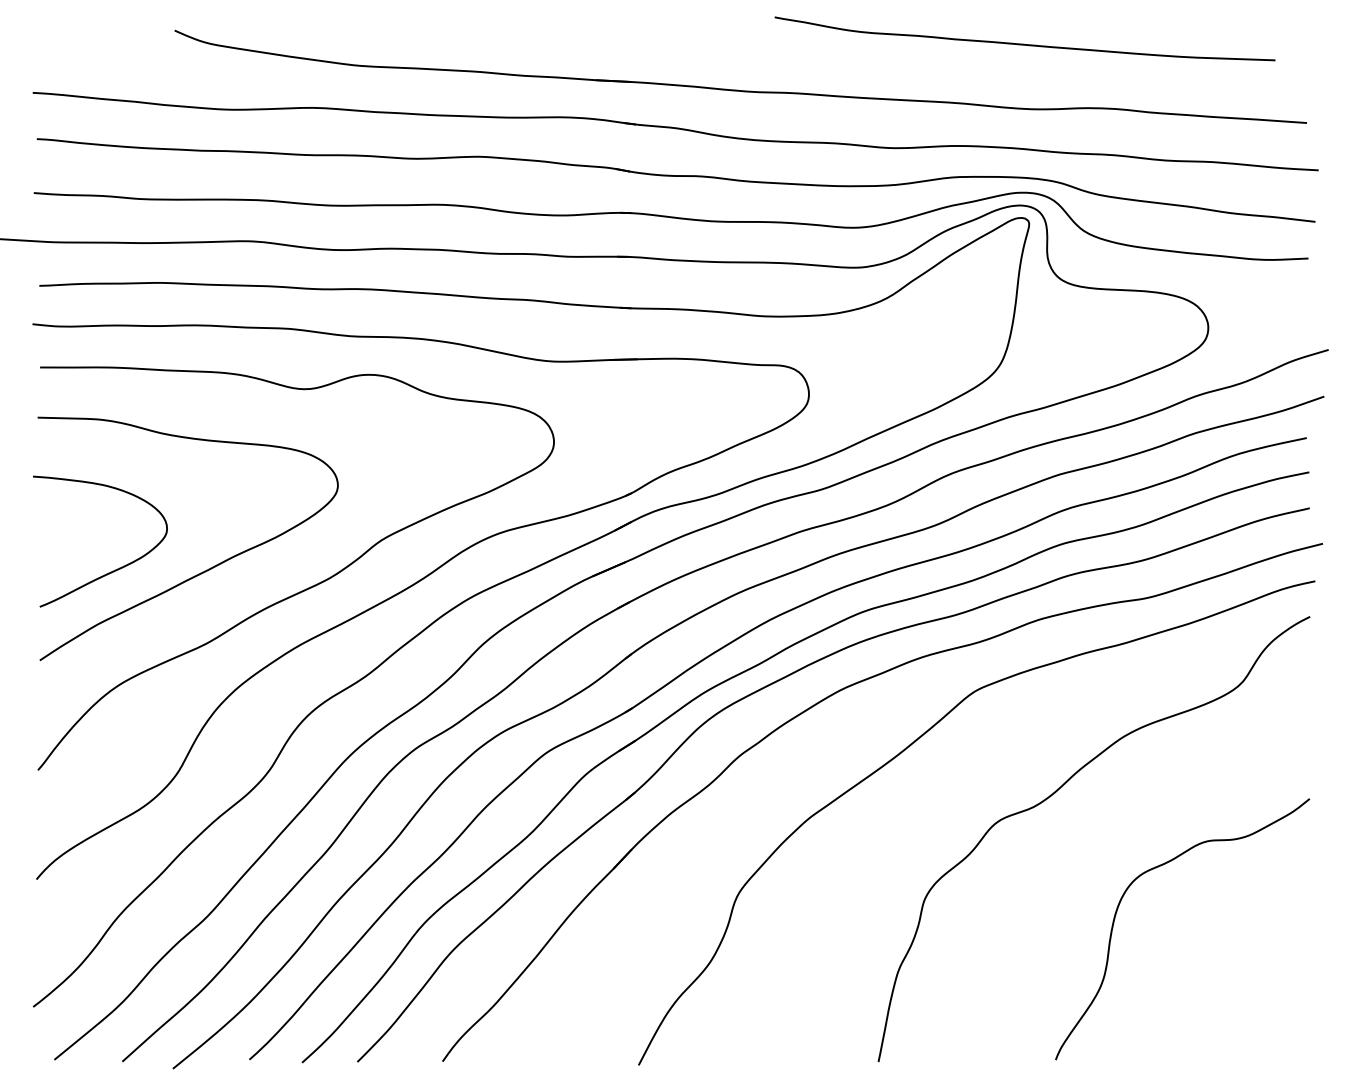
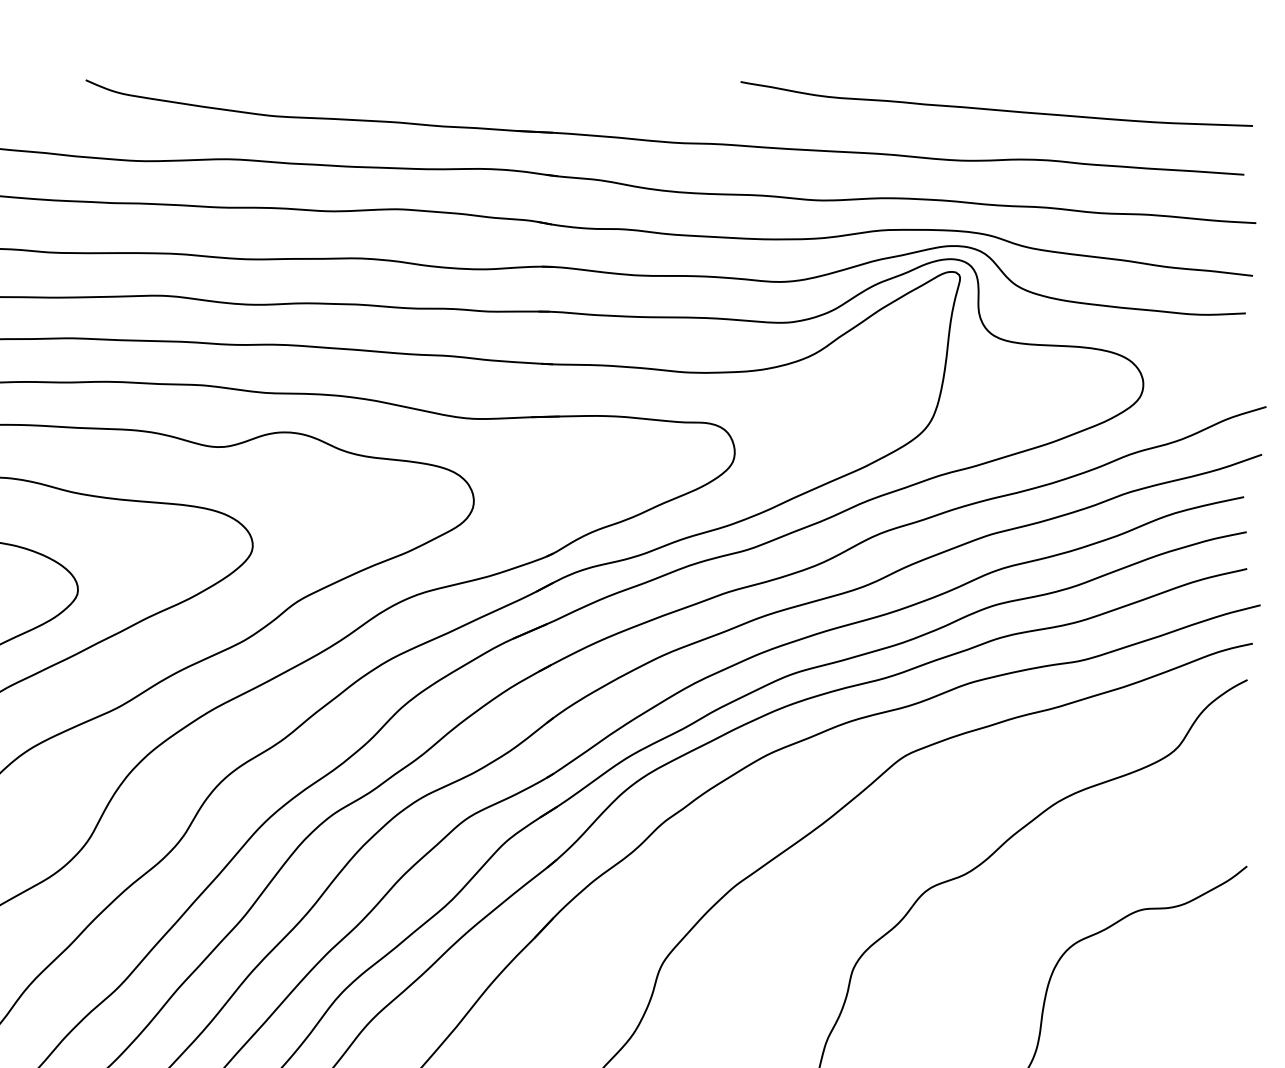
curve: (1024, 43) -> (996, 108), moved

